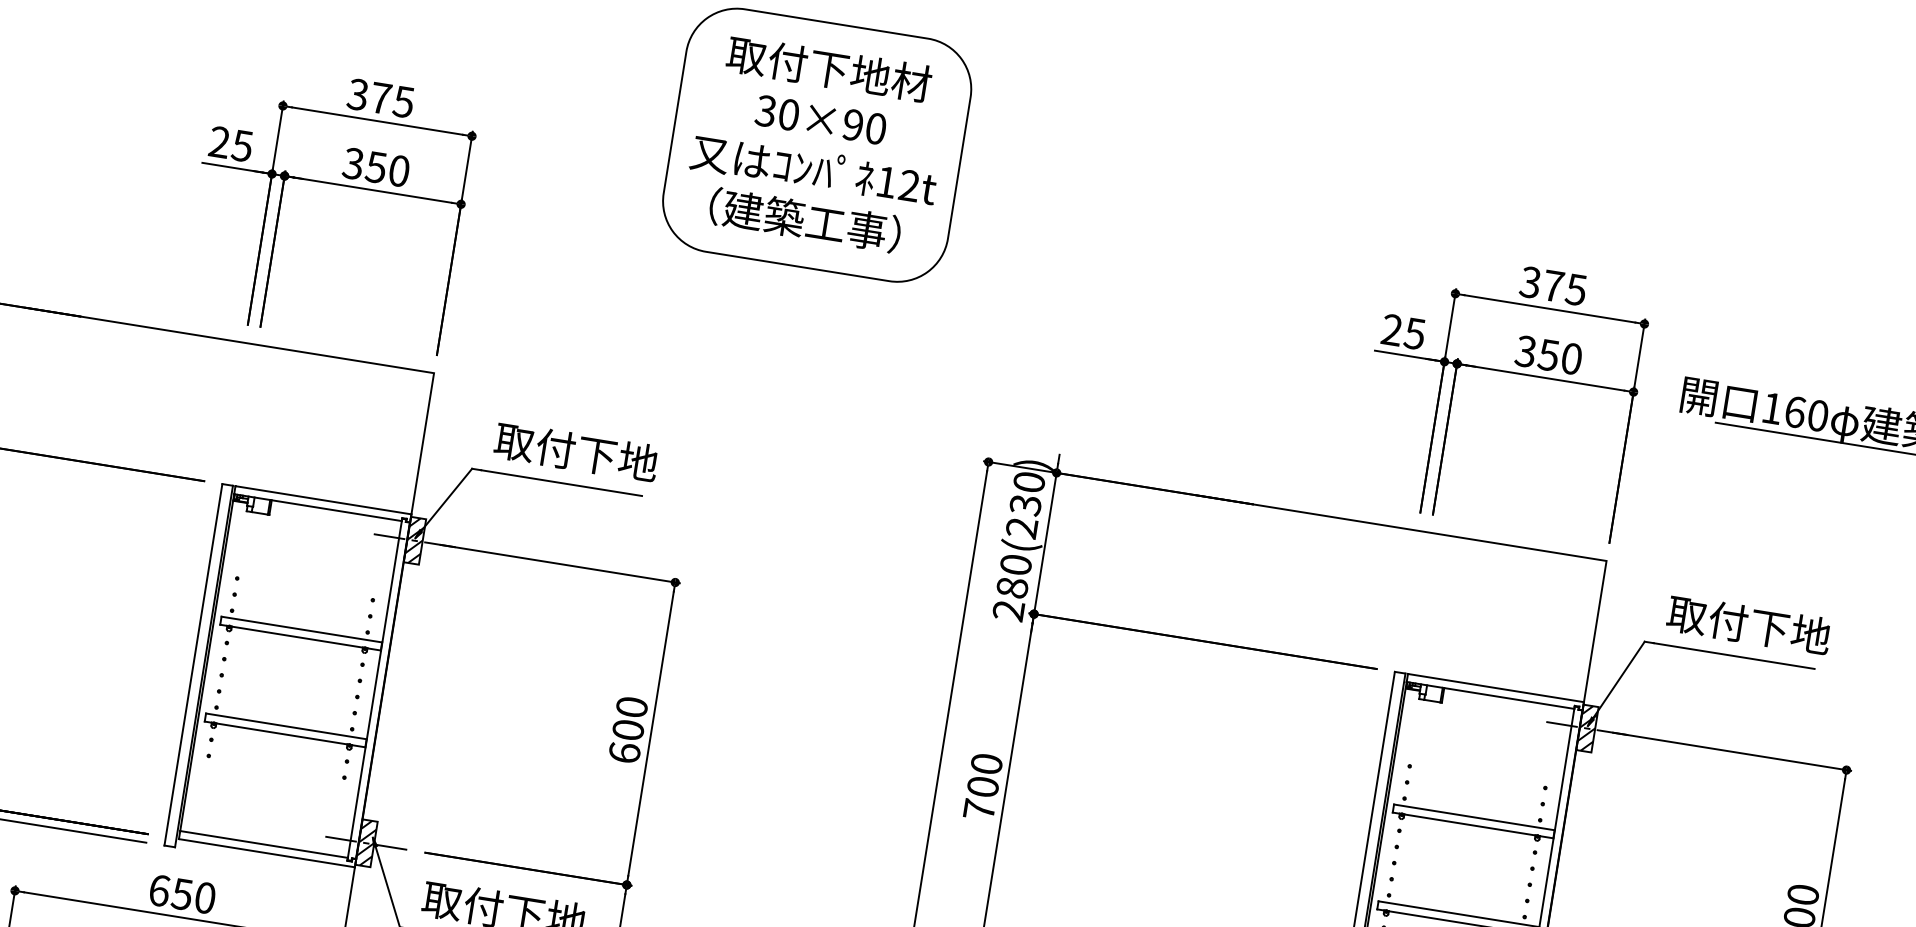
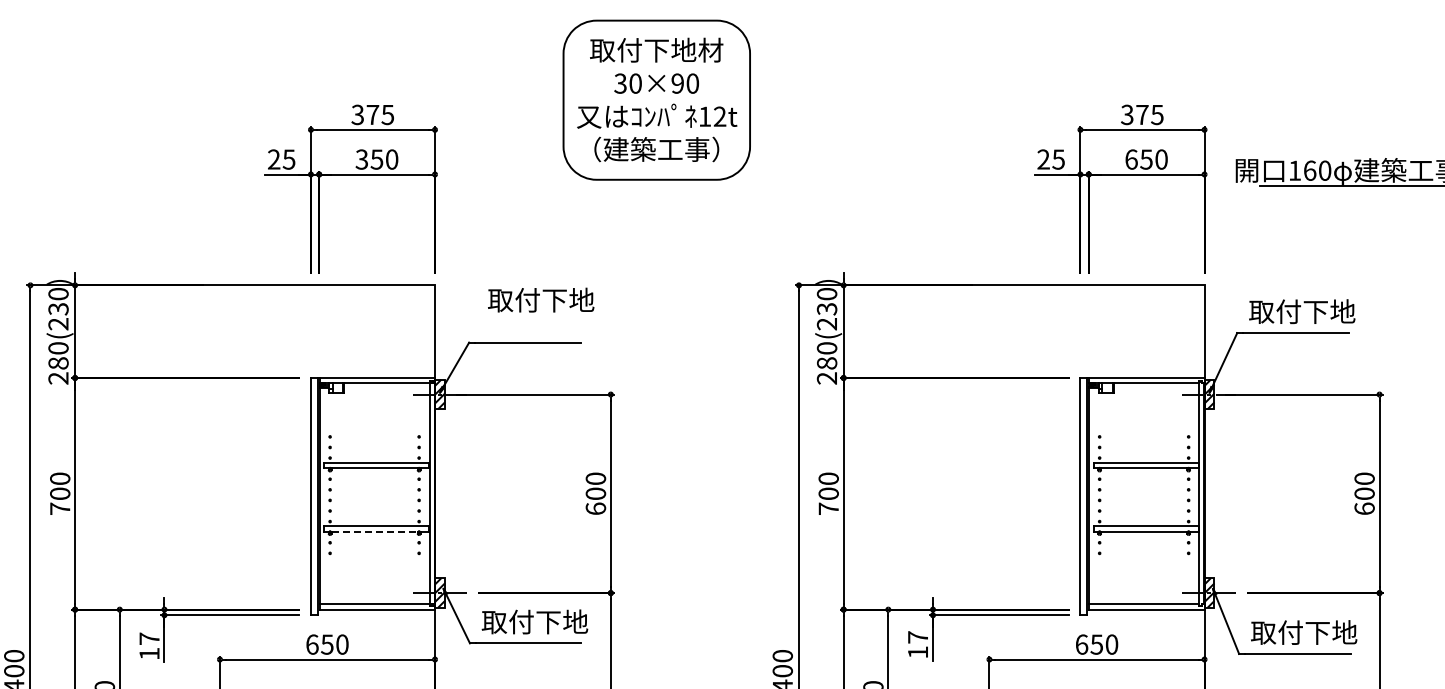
text: (1525, 351) -> (1131, 159), 350 -> 650
text: (577, 451) -> (541, 299), moved
line: (283, 733) -> (375, 531), solid -> dashed

